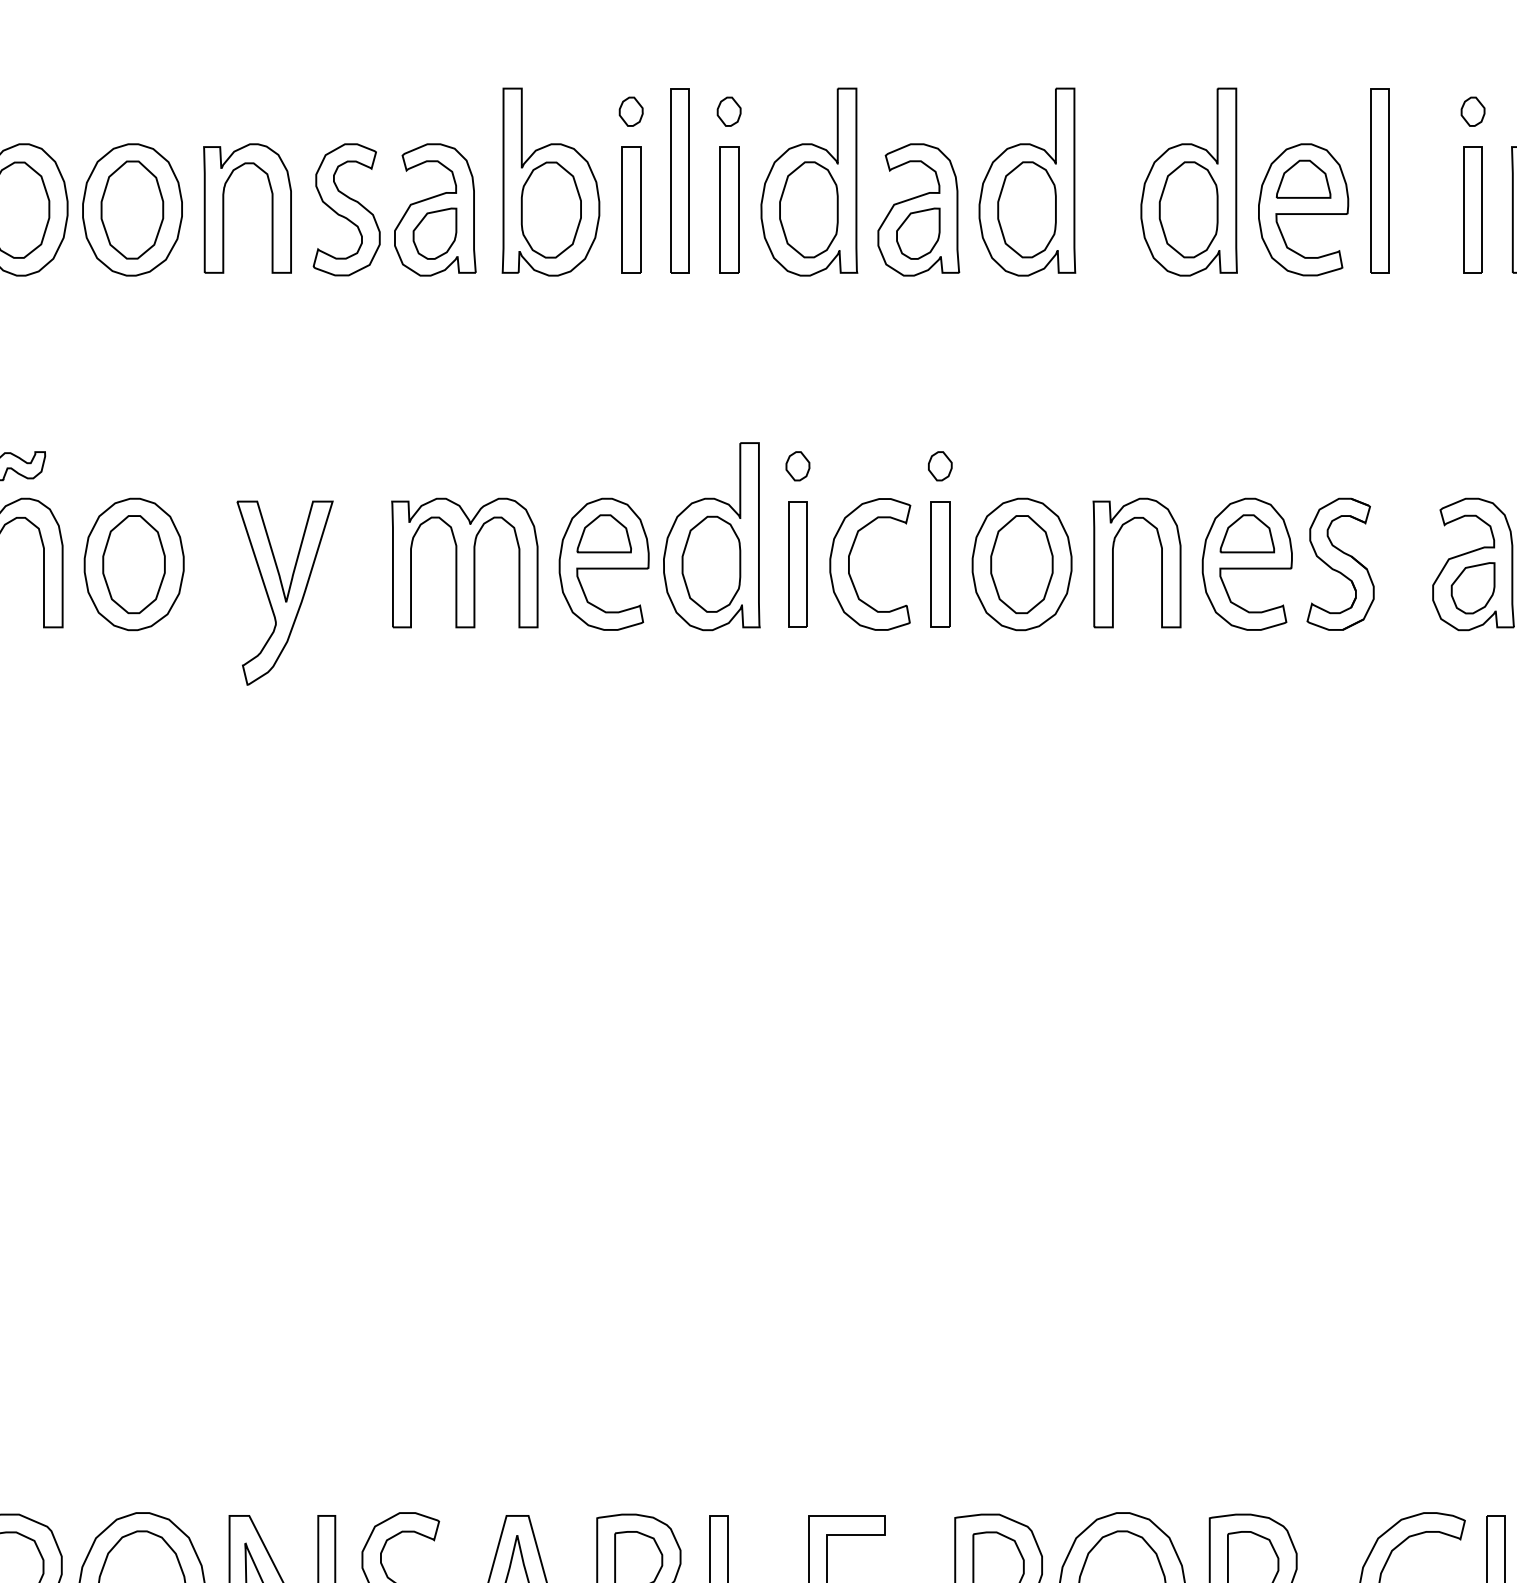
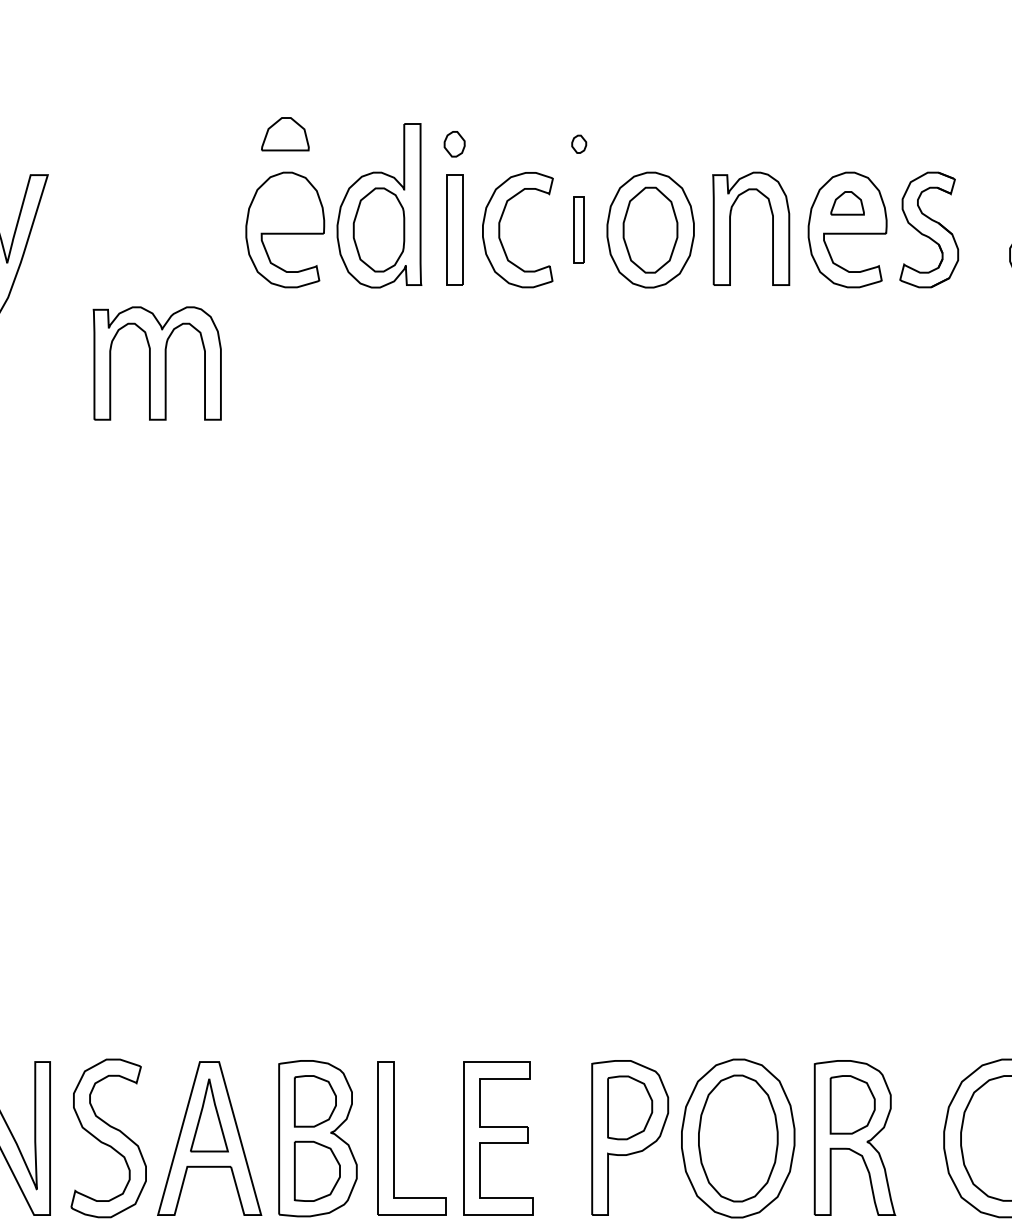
part: (940, 466) -> (579, 144), size x0.7
part: (603, 533) -> (284, 133), moved
part: (1246, 533) -> (846, 203), size x0.7
part: (464, 562) -> (156, 363), moved
part: (940, 564) -> (579, 230), size x0.6

